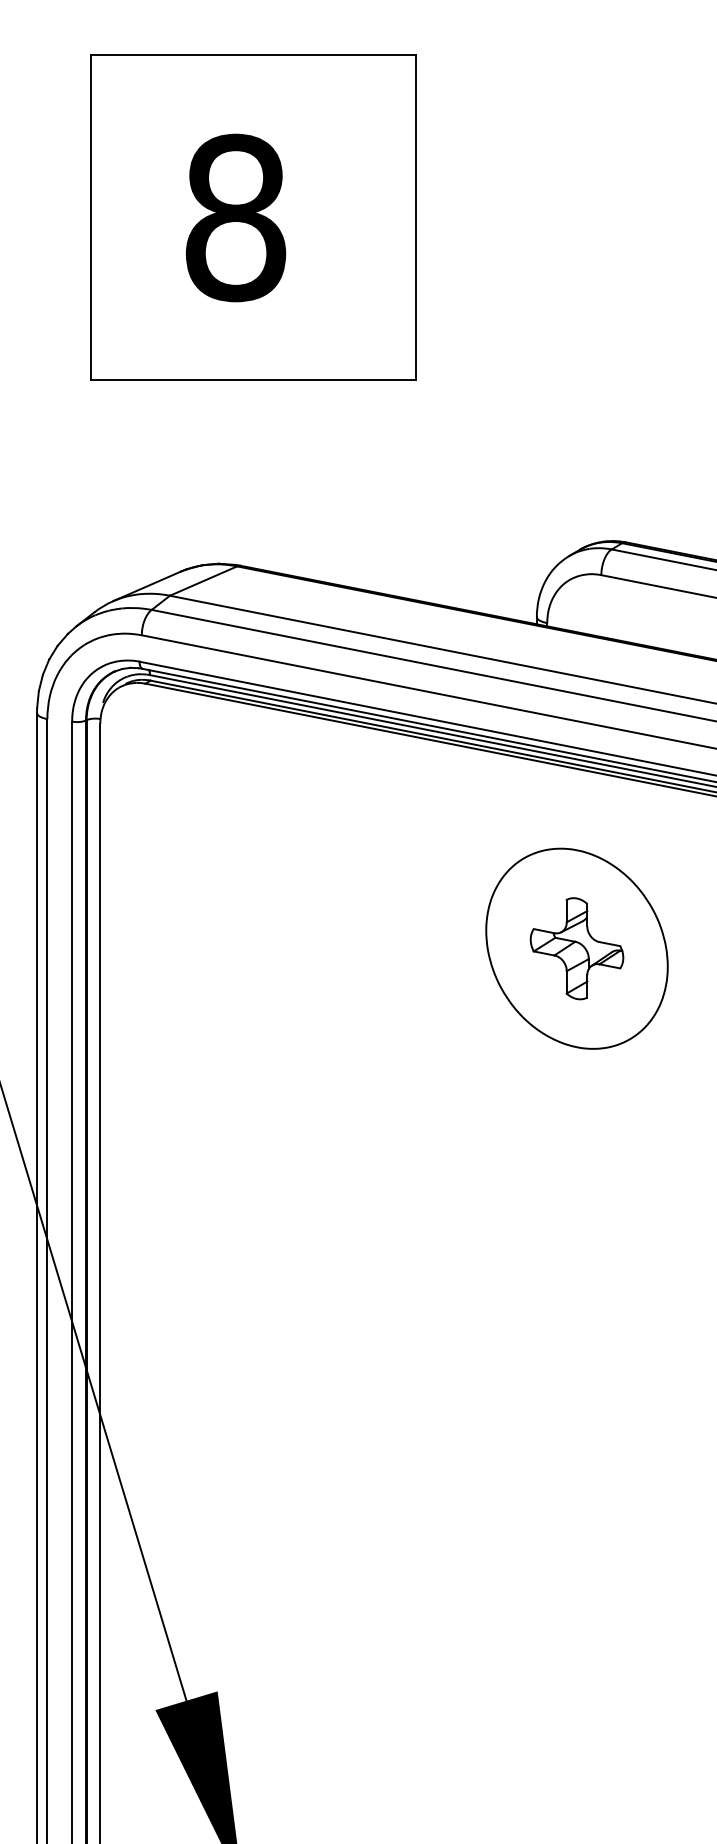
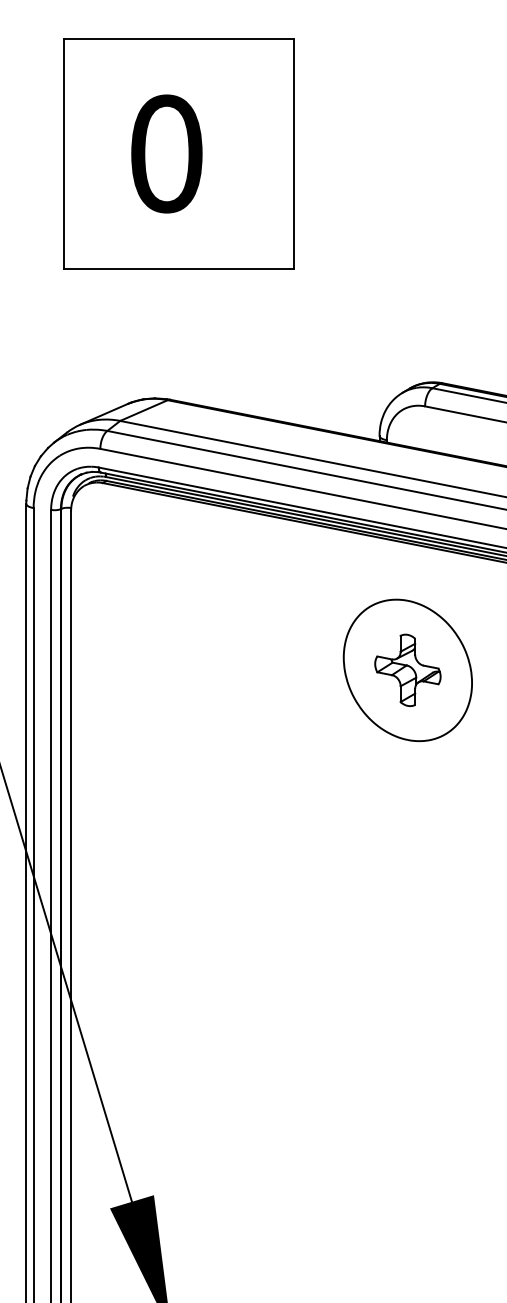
text: (235, 217) -> (166, 153), 8 -> 0

